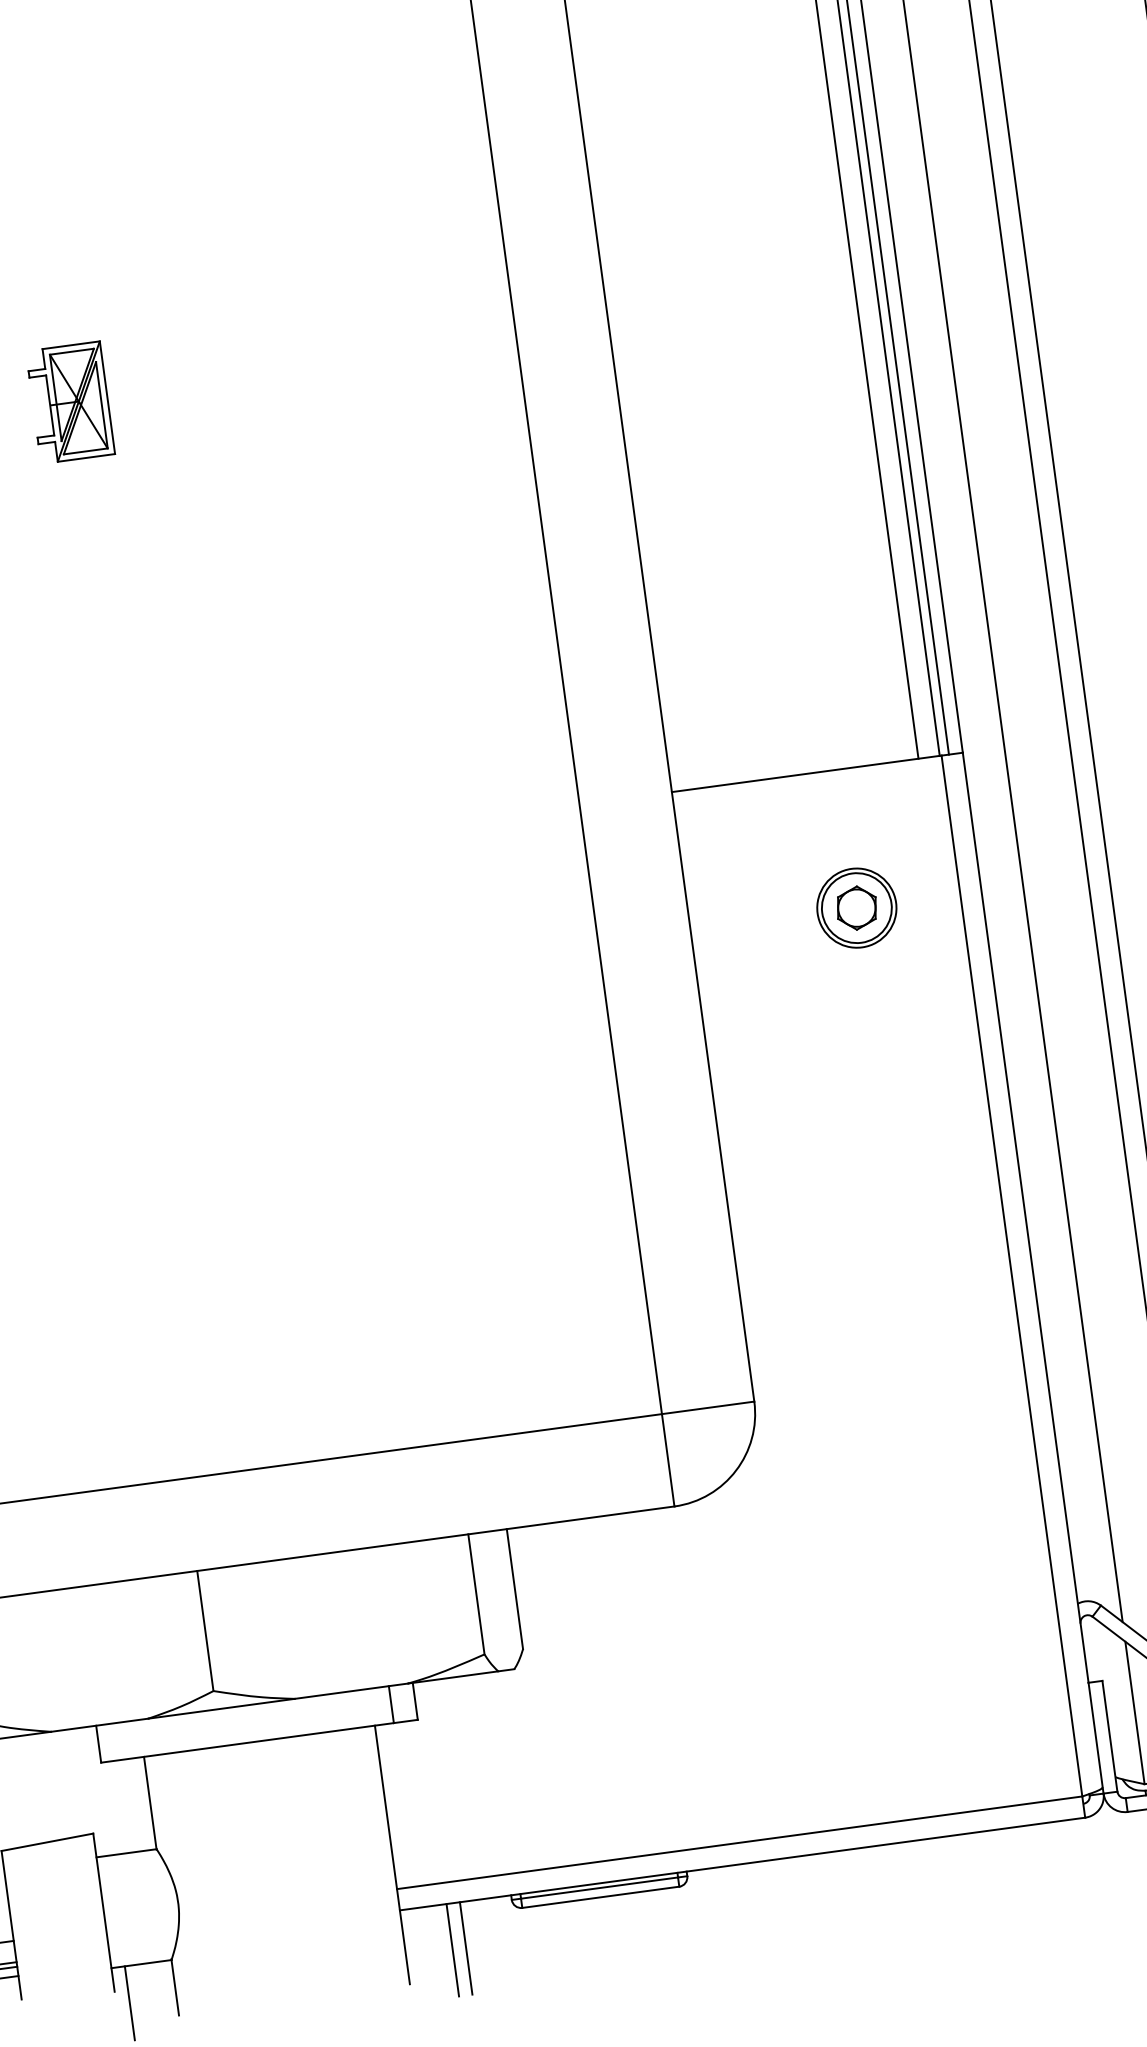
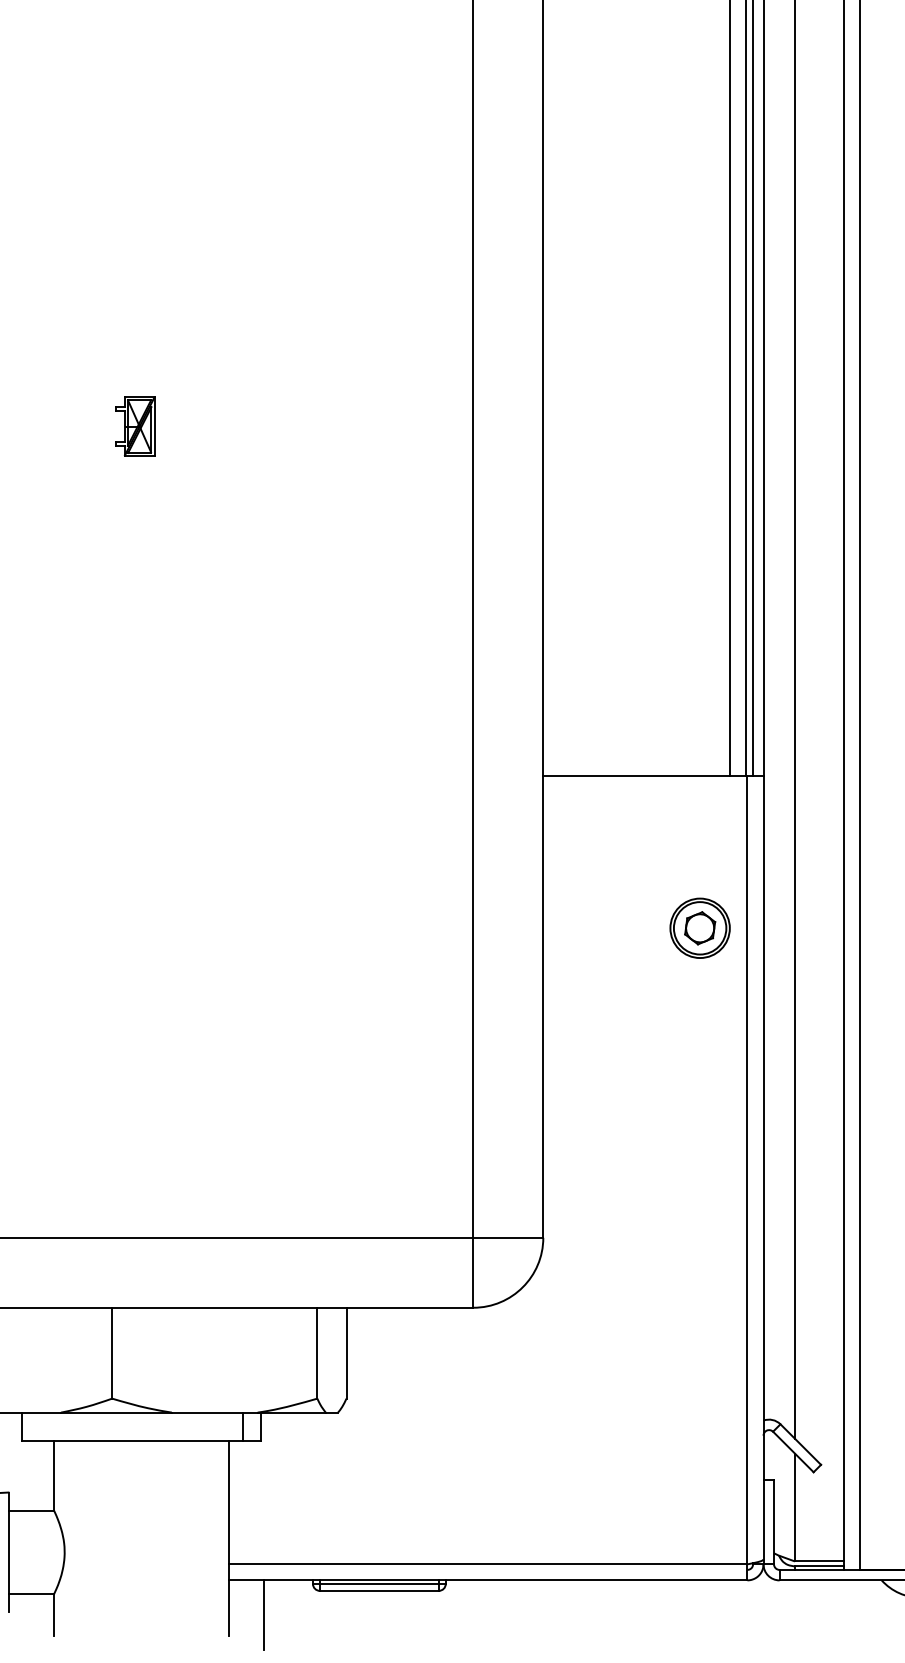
part: (69, 402) -> (134, 426), size x0.7
part: (855, 907) -> (699, 927), moved
line: (466, 1948) -> (274, 1615), removed
line: (129, 2003) -> (18, 1622), removed

